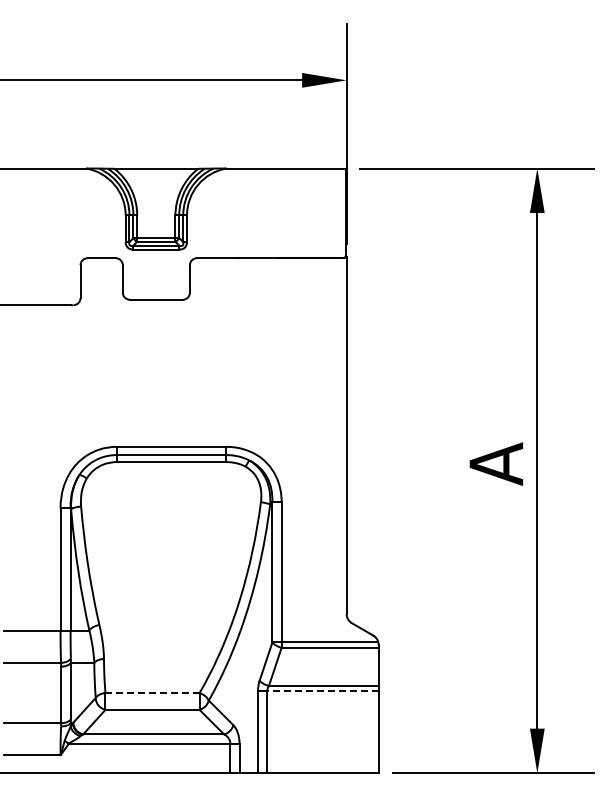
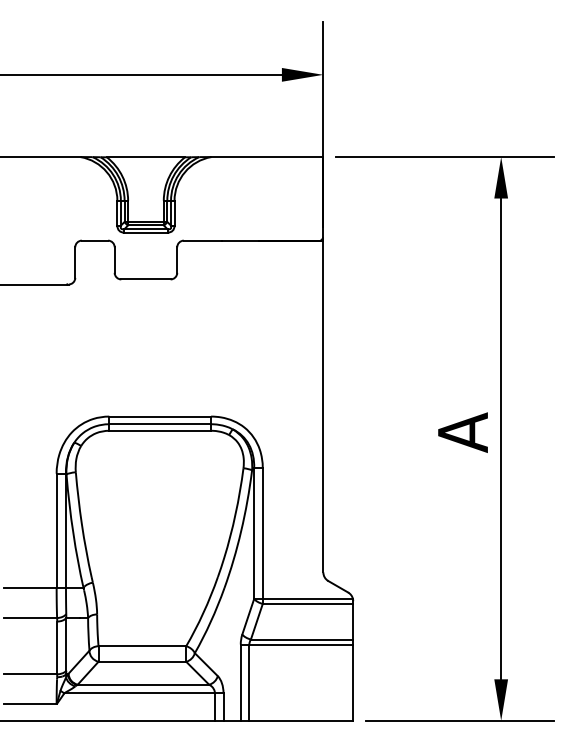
line: (322, 691) -> (300, 644), dashed -> solid
line: (152, 693) -> (142, 646), dashed -> solid

